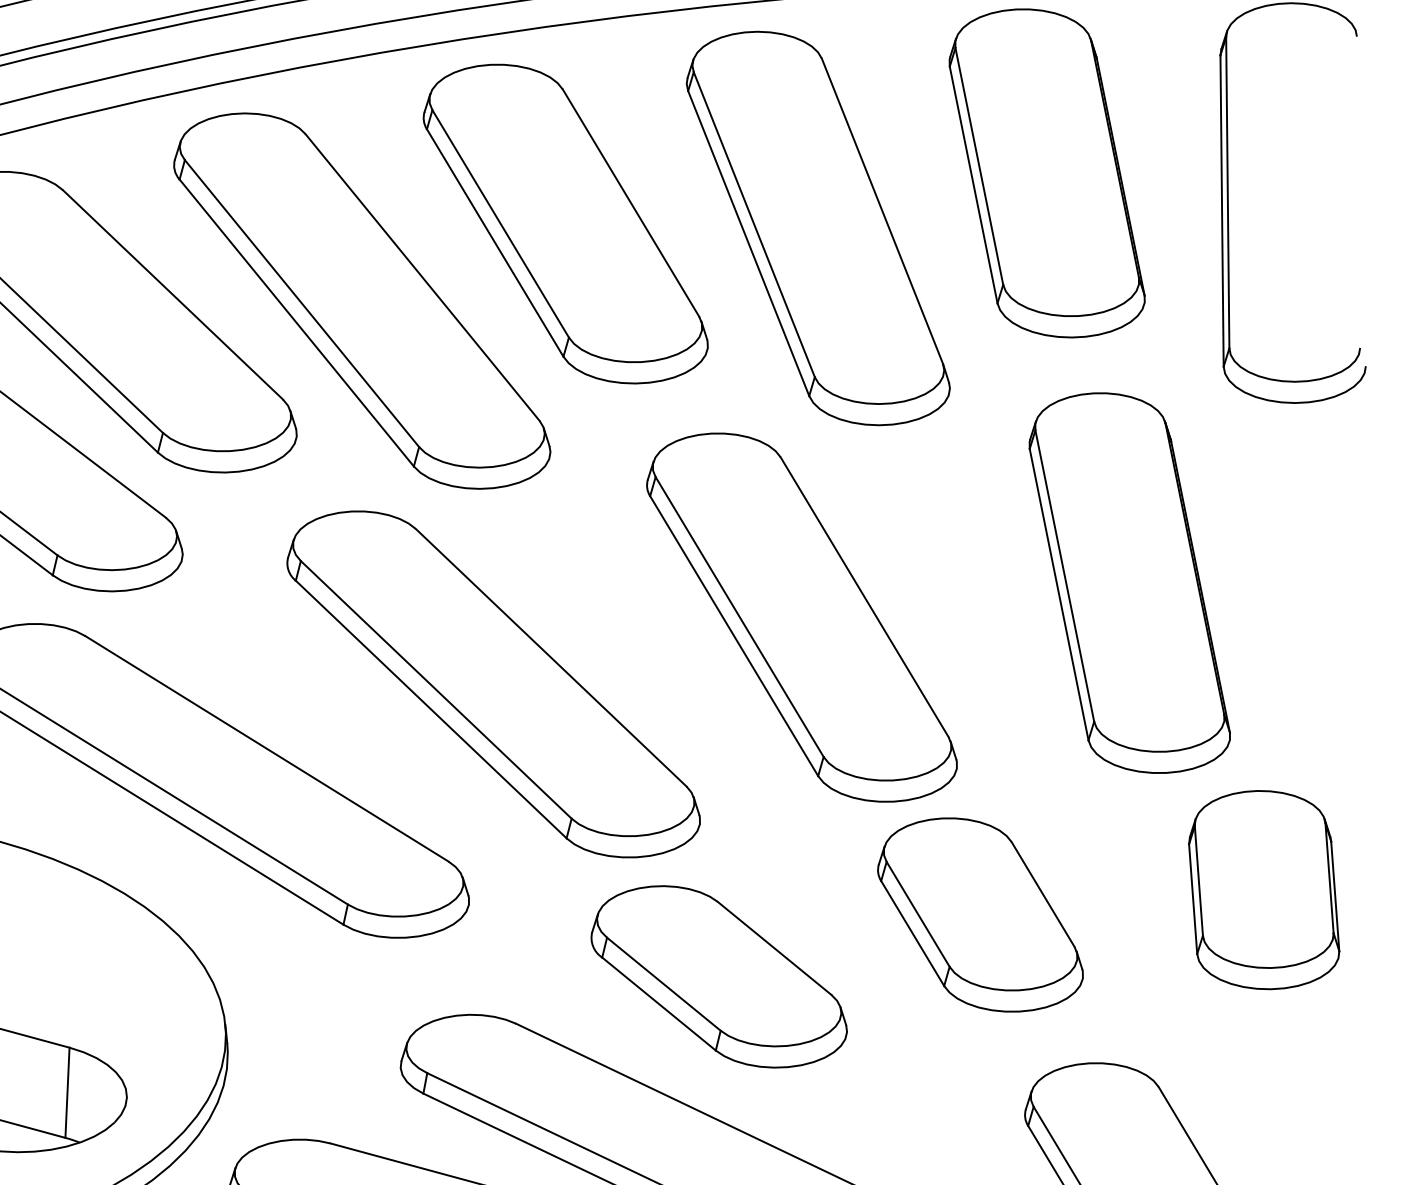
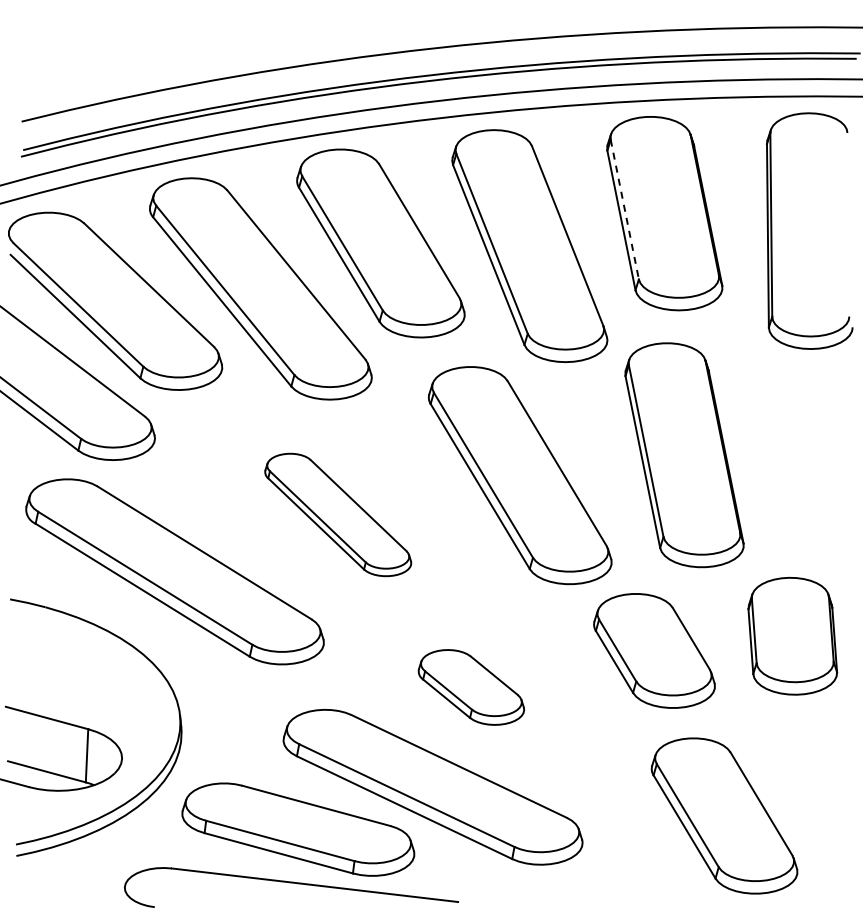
line: (978, 166) -> (624, 209), solid -> dashed
part: (1129, 583) -> (684, 455), moved
part: (492, 683) -> (337, 514), size x0.6
part: (980, 914) -> (654, 650), moved
part: (719, 976) -> (471, 687), size x0.7

